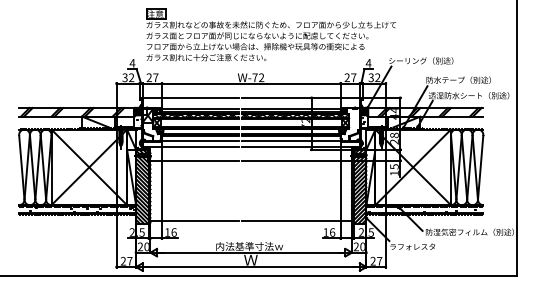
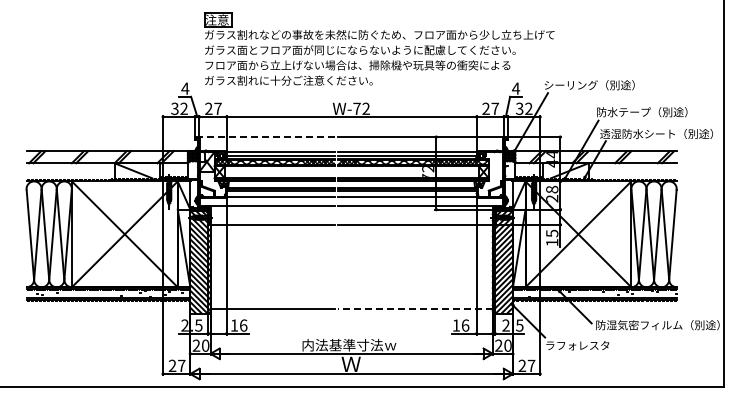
line: (191, 98) -> (267, 137), solid -> dashed
line: (296, 221) -> (414, 309), solid -> dashed

